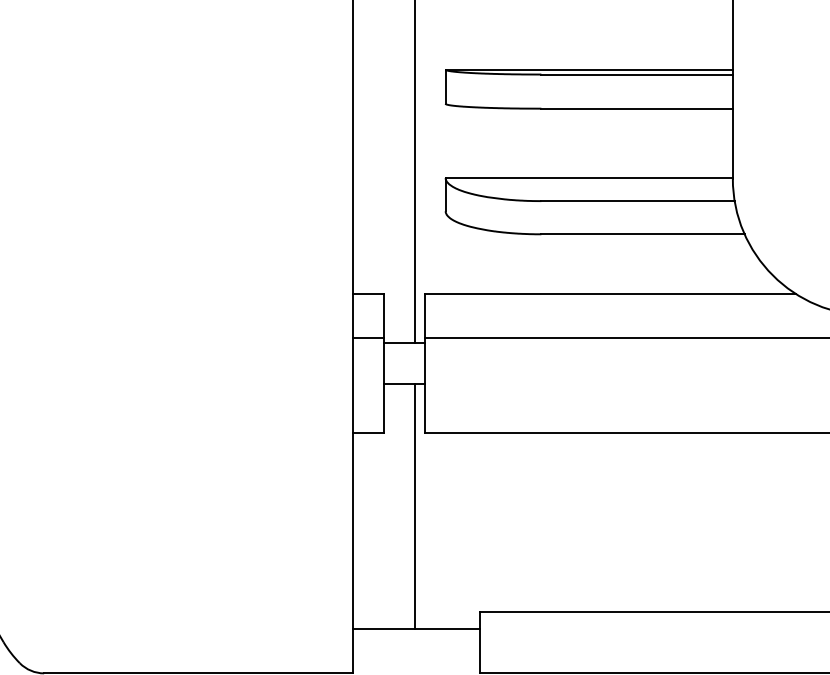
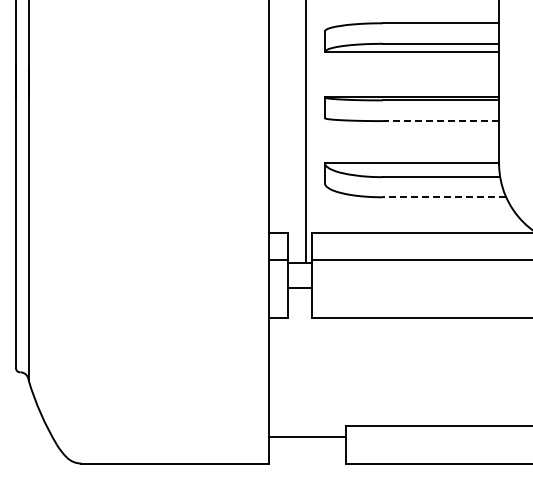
line: (636, 109) -> (440, 121), solid -> dashed
line: (642, 234) -> (444, 197), solid -> dashed
line: (415, 505) -> (306, 361), removed

